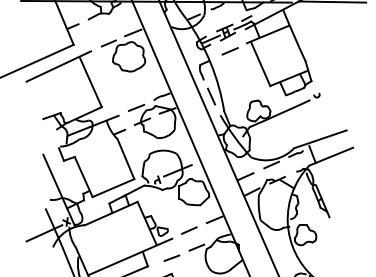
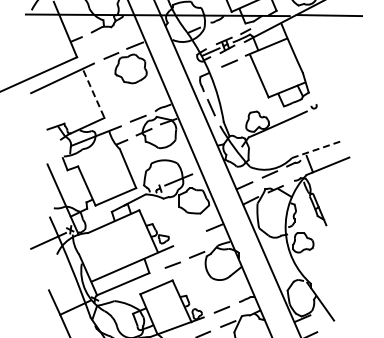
line: (90, 83) -> (93, 94), solid -> dashed
line: (320, 139) -> (317, 149), solid -> dashed
line: (189, 230) -> (189, 238), removed

